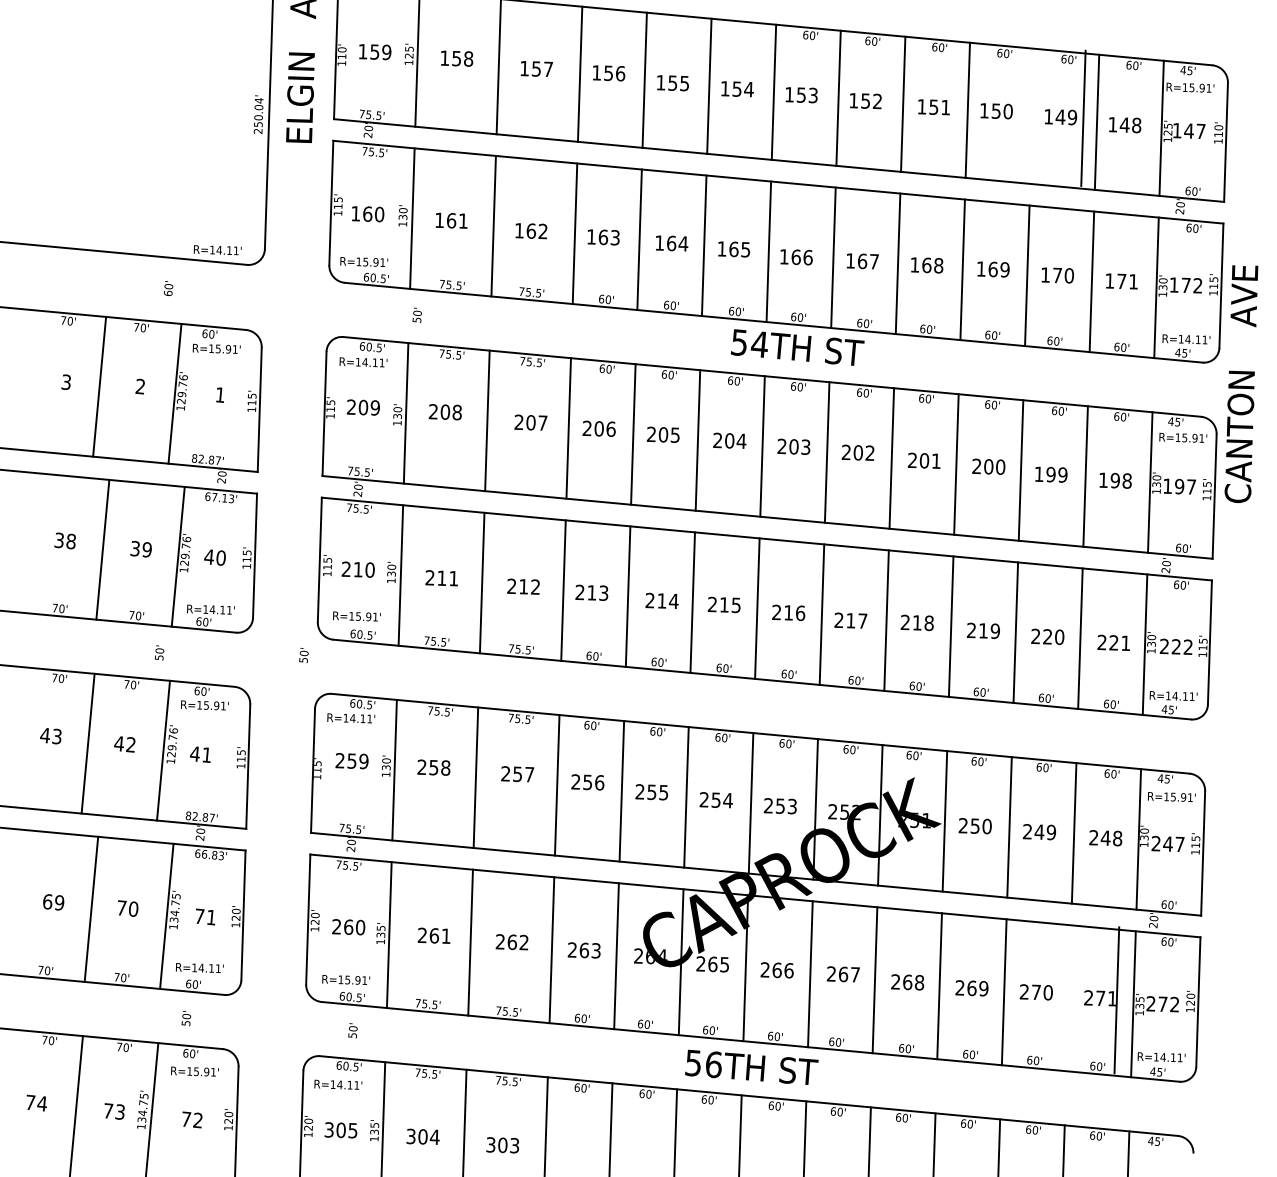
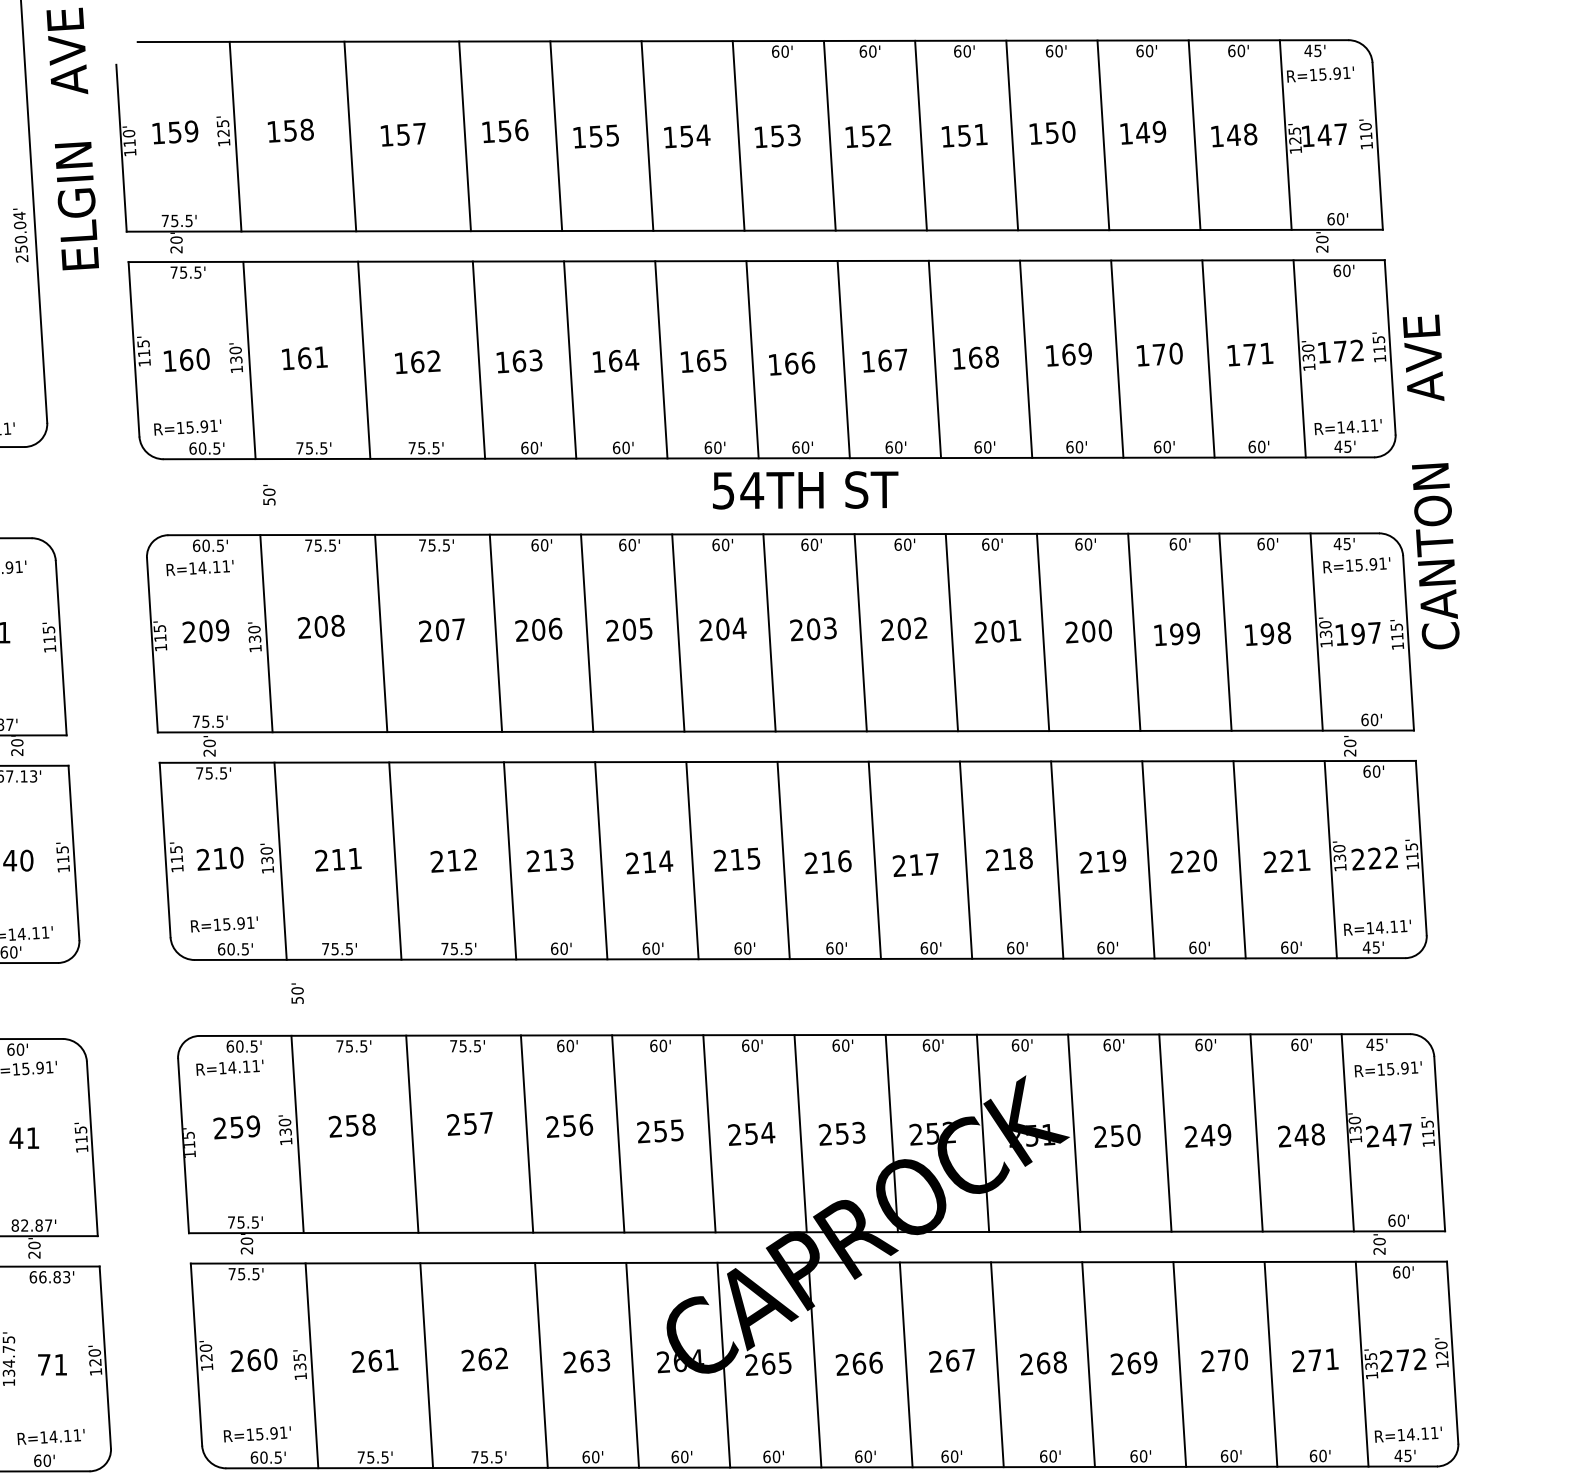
line: (1083, 117) -> (1103, 134), moved
text: (303, 655) -> (296, 993), moved
line: (1116, 1000) -> (1270, 1364), moved

